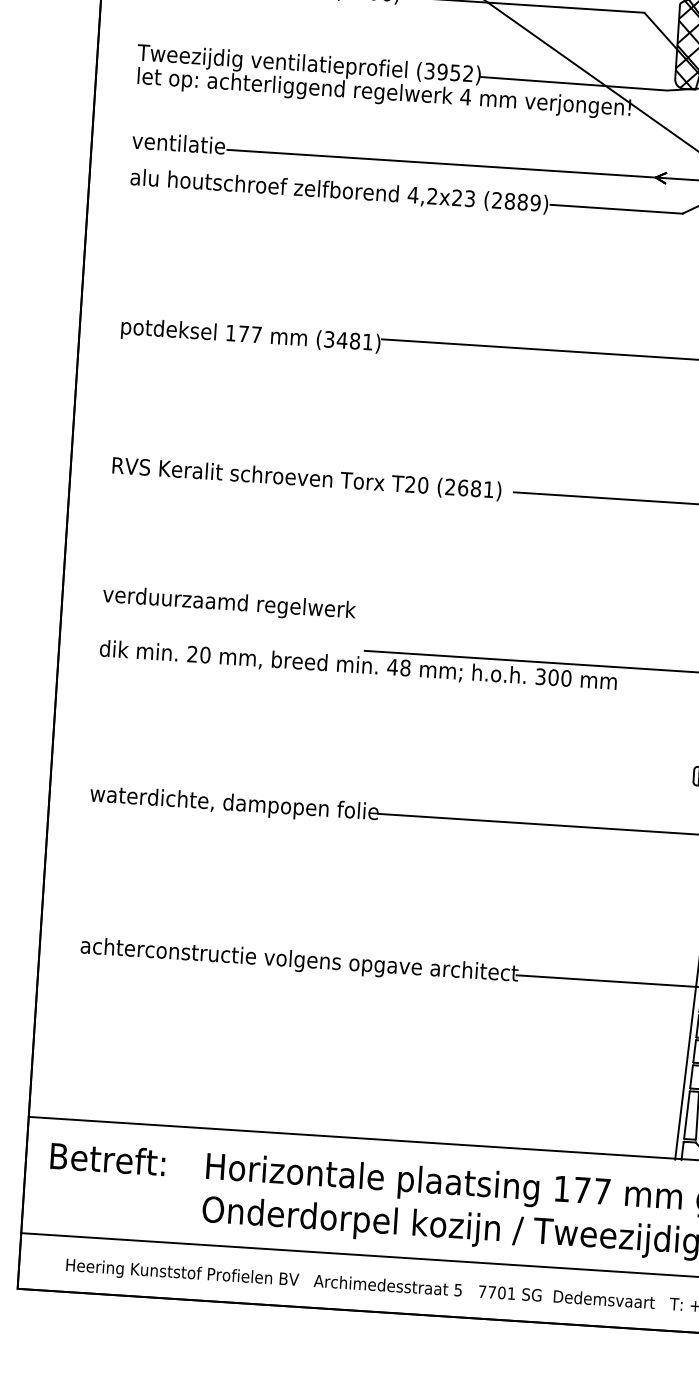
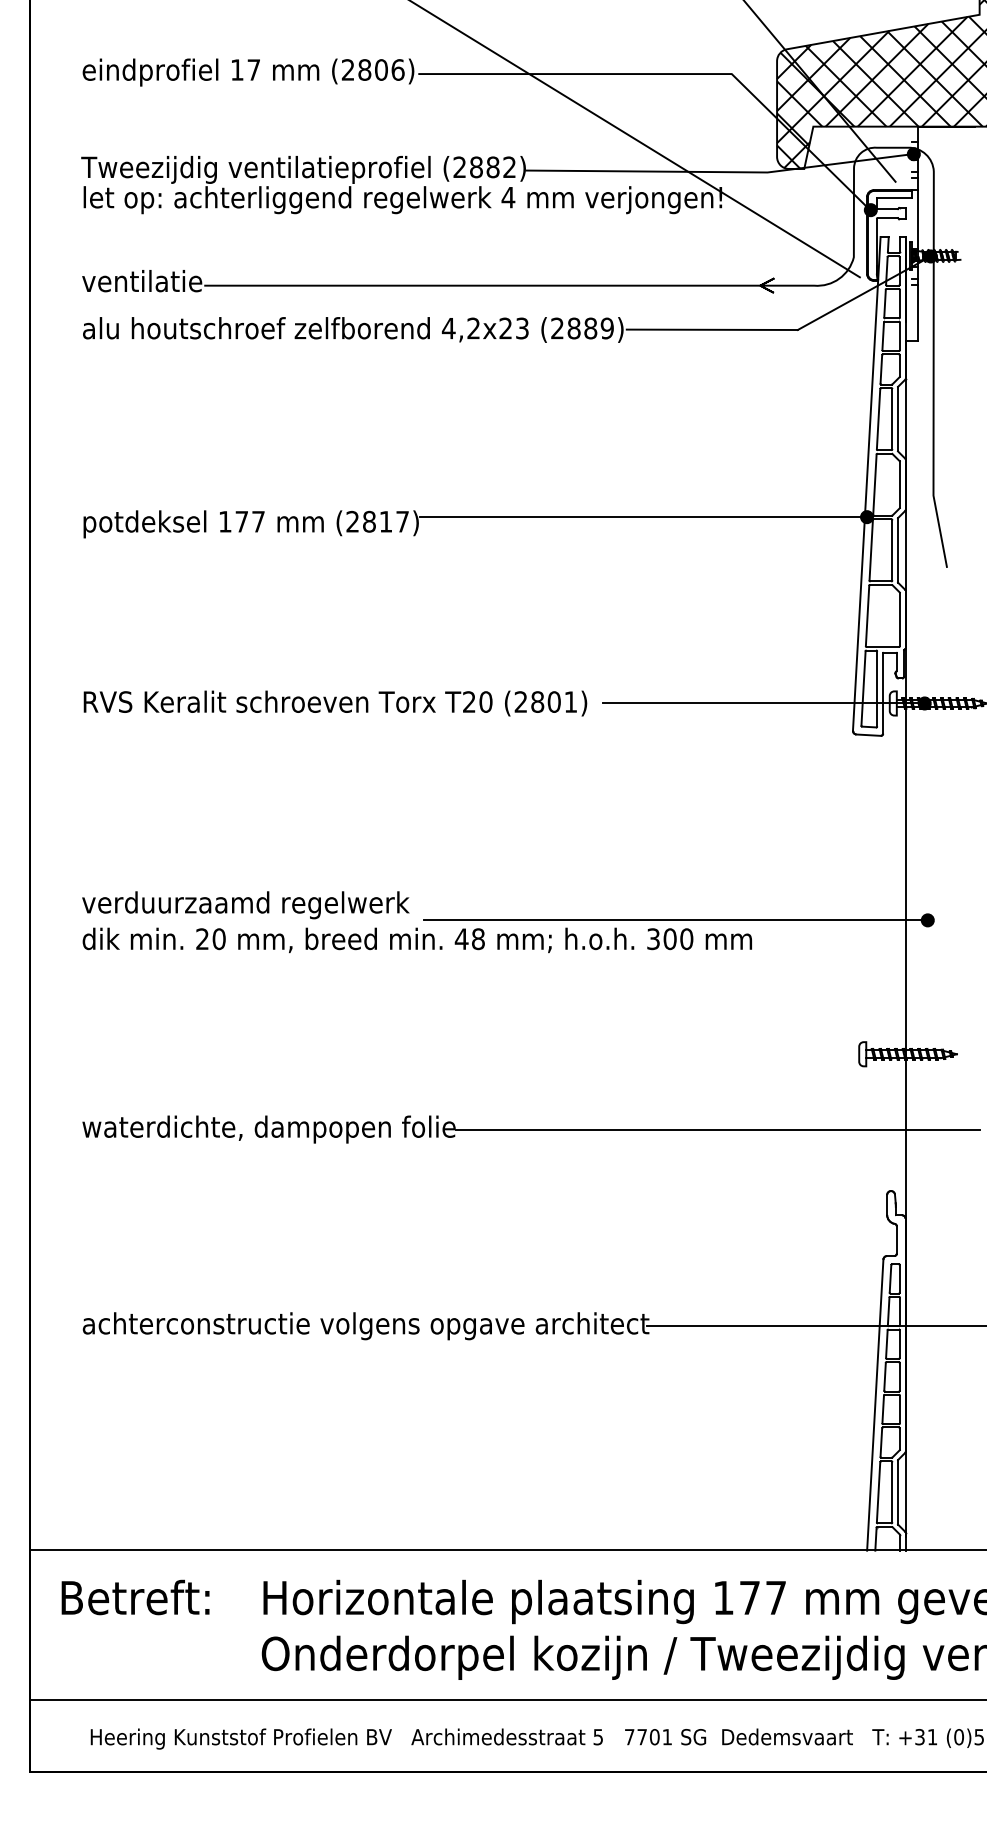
text: (442, 72) -> (476, 167), (3952) -> (2882)
text: (348, 340) -> (377, 521), (3481) -> (2817)
text: (469, 487) -> (545, 701), (2681) -> (2801)
text: (229, 604) -> (245, 905), moved

